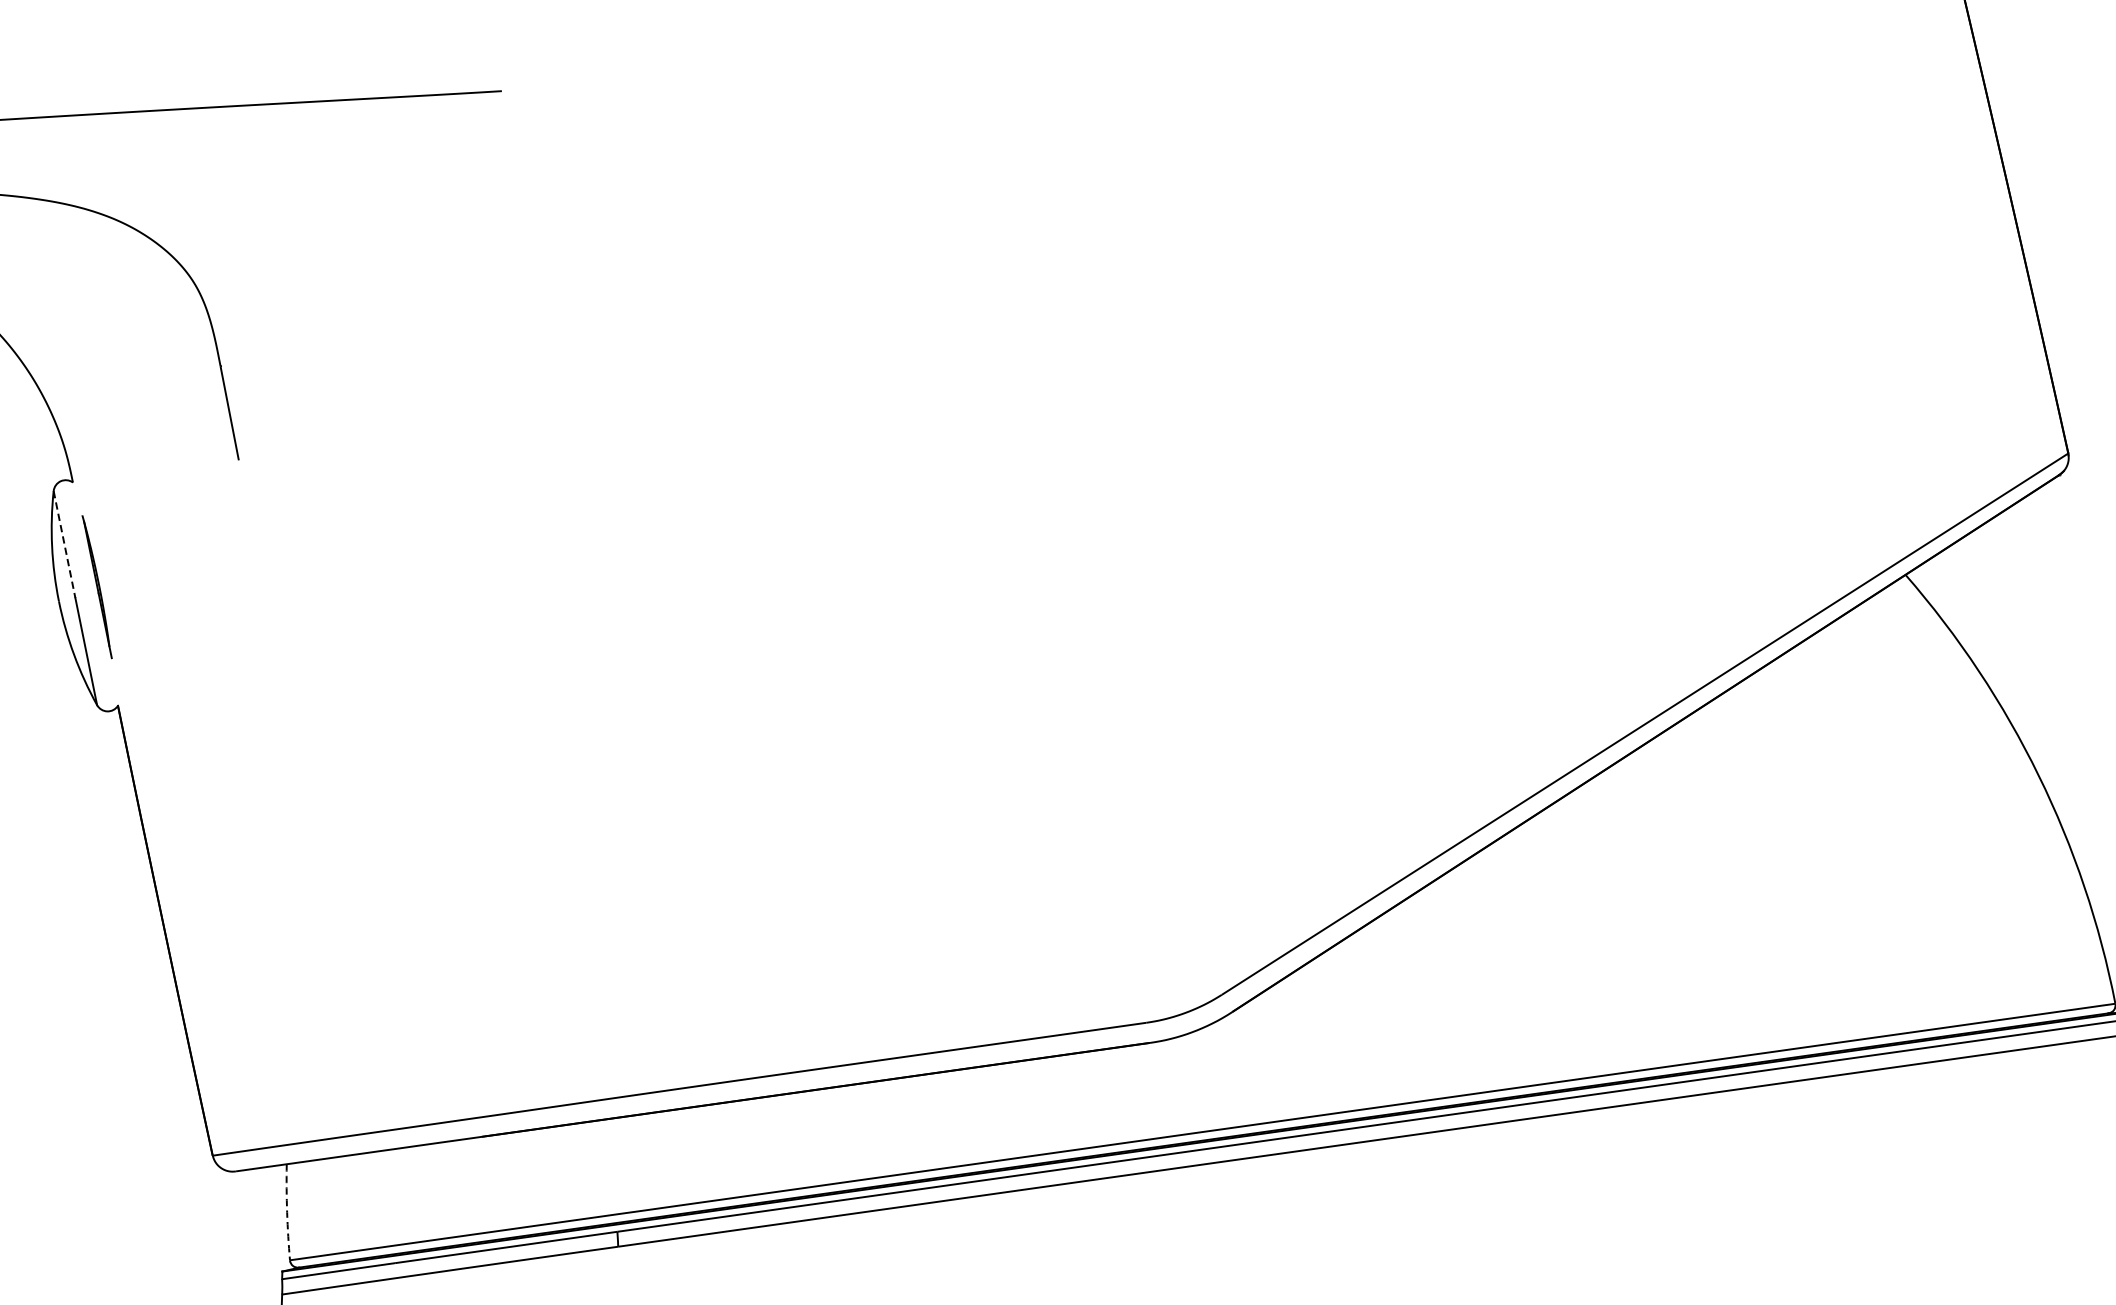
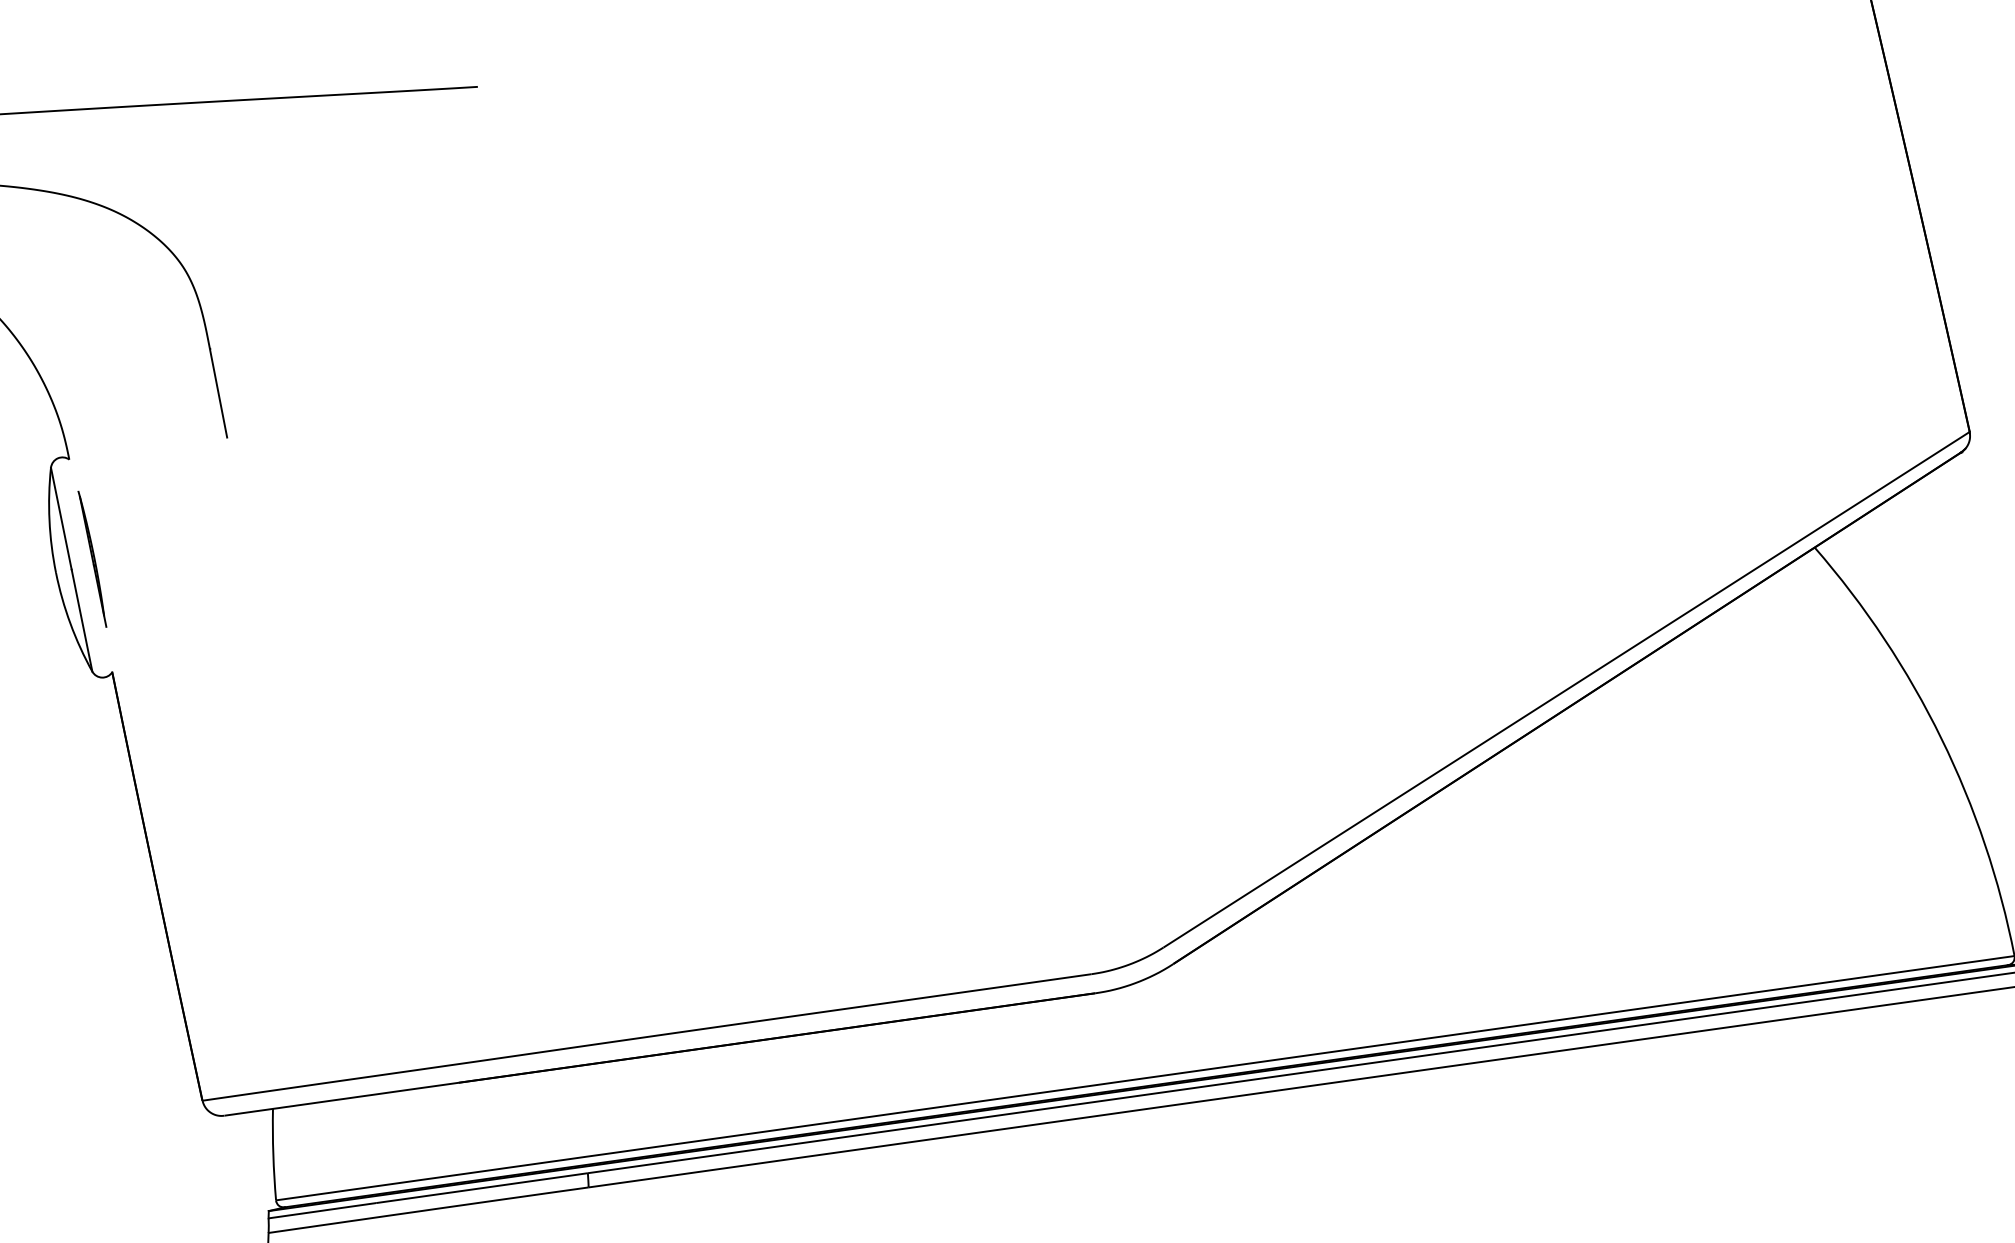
line: (64, 545) -> (61, 519), dashed -> solid
arc: (287, 1212) -> (273, 1154), dashed -> solid

